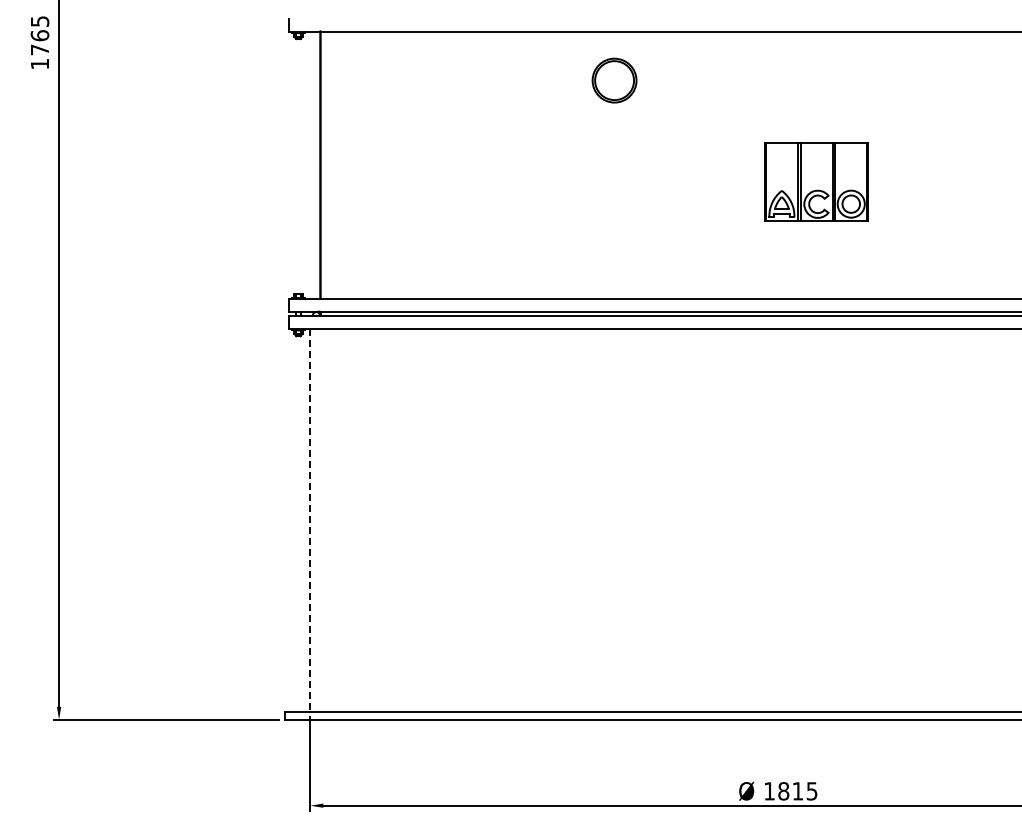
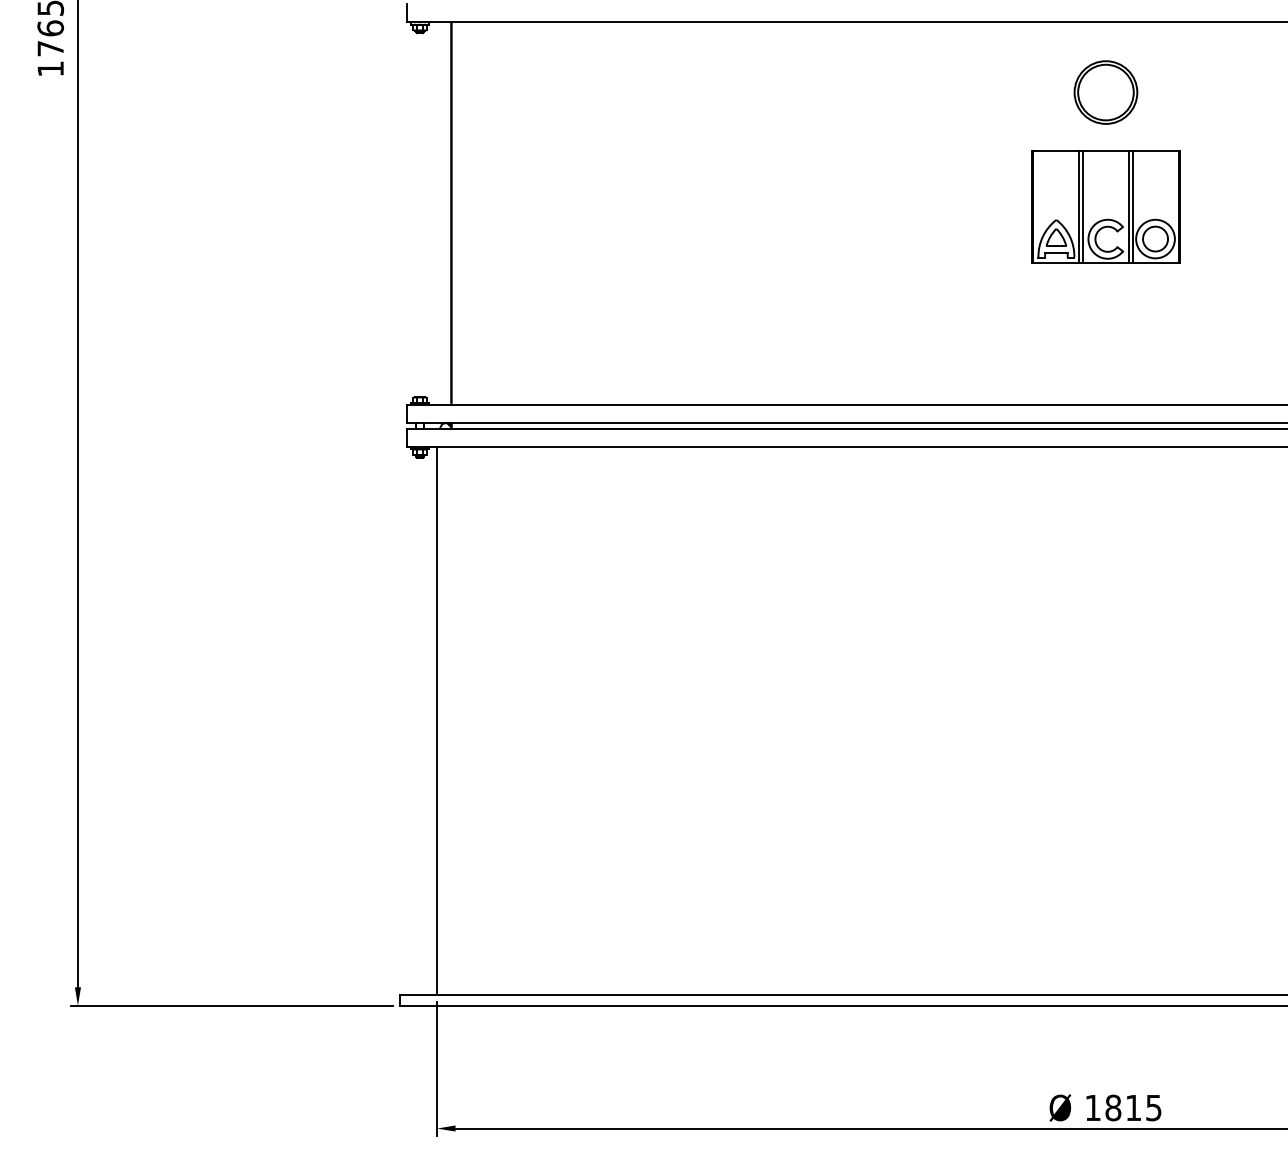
part: (614, 80) -> (1105, 92), moved
part: (816, 181) -> (1105, 206), moved
line: (310, 520) -> (437, 721), dashed -> solid

